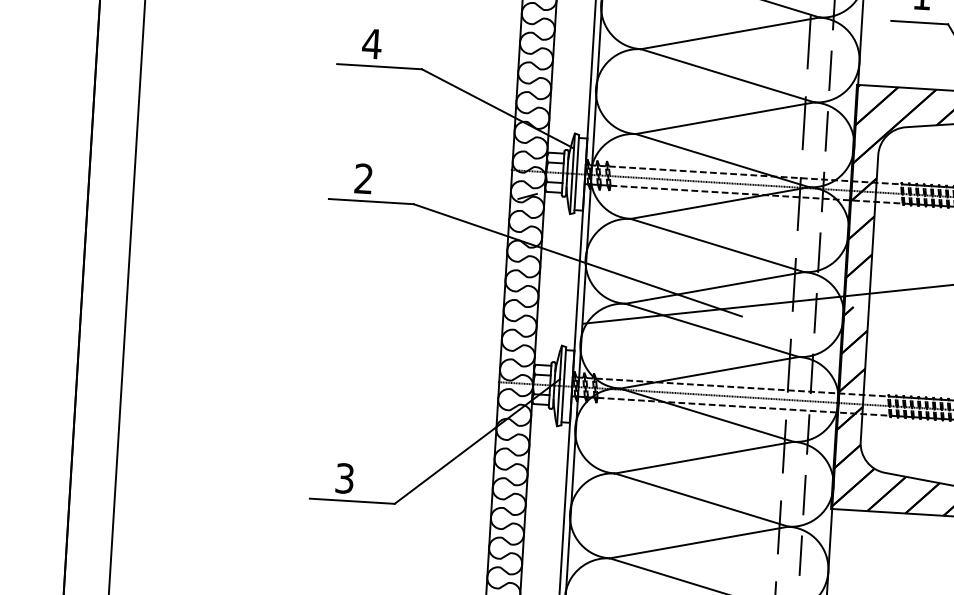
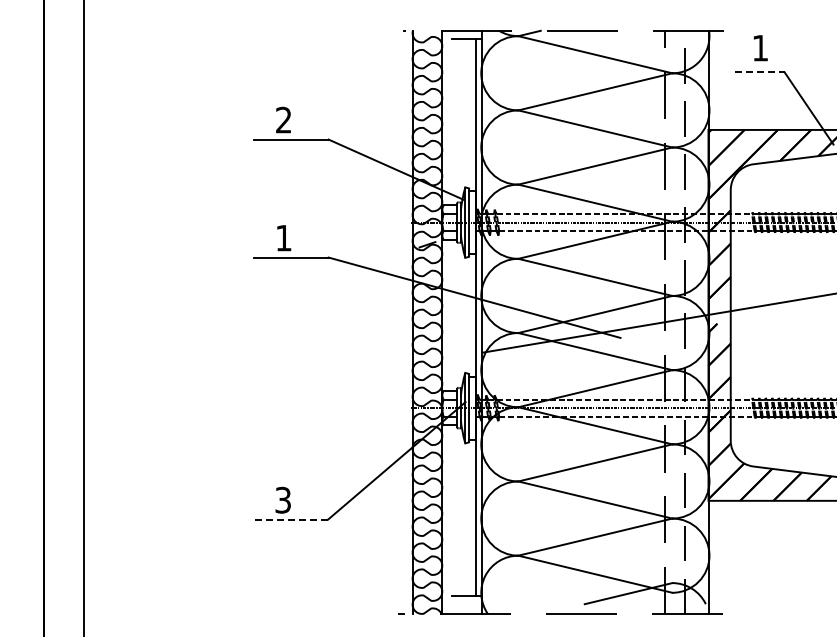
line: (919, 22) -> (759, 72), solid -> dashed
text: (371, 43) -> (283, 119), 4 -> 2
text: (363, 178) -> (283, 237), 2 -> 1
line: (351, 501) -> (290, 519), solid -> dashed

